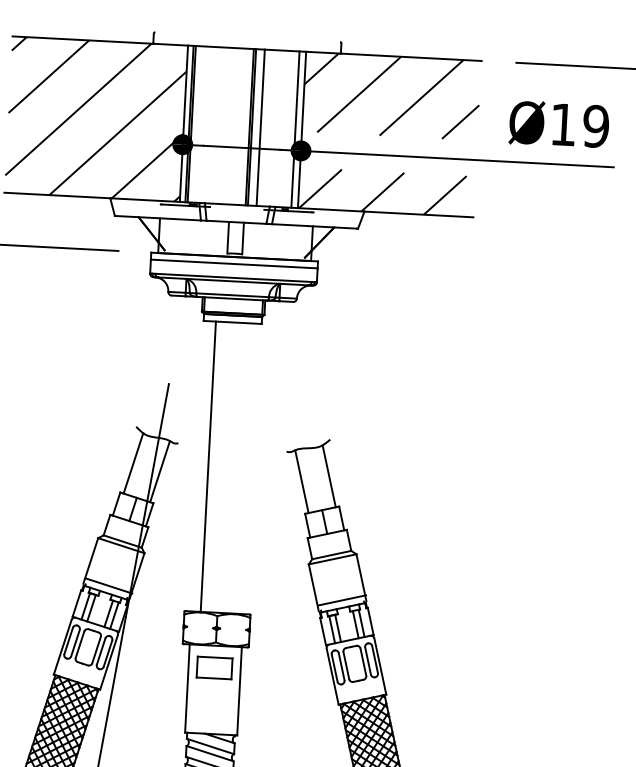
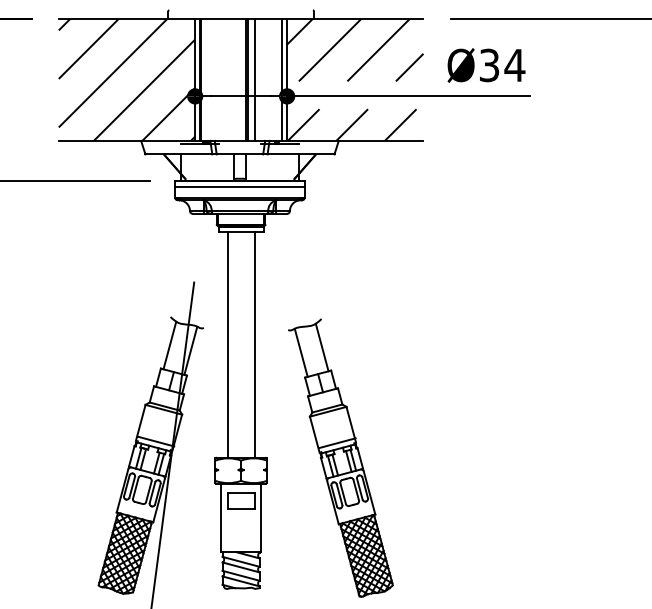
text: (580, 125) -> (502, 65), Ø19 -> Ø34
line: (243, 469) -> (255, 345), added

